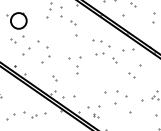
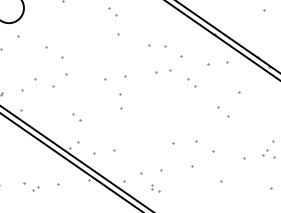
part: (26, 51) -> (29, 85), moved
part: (30, 114) -> (31, 186), size x0.62

